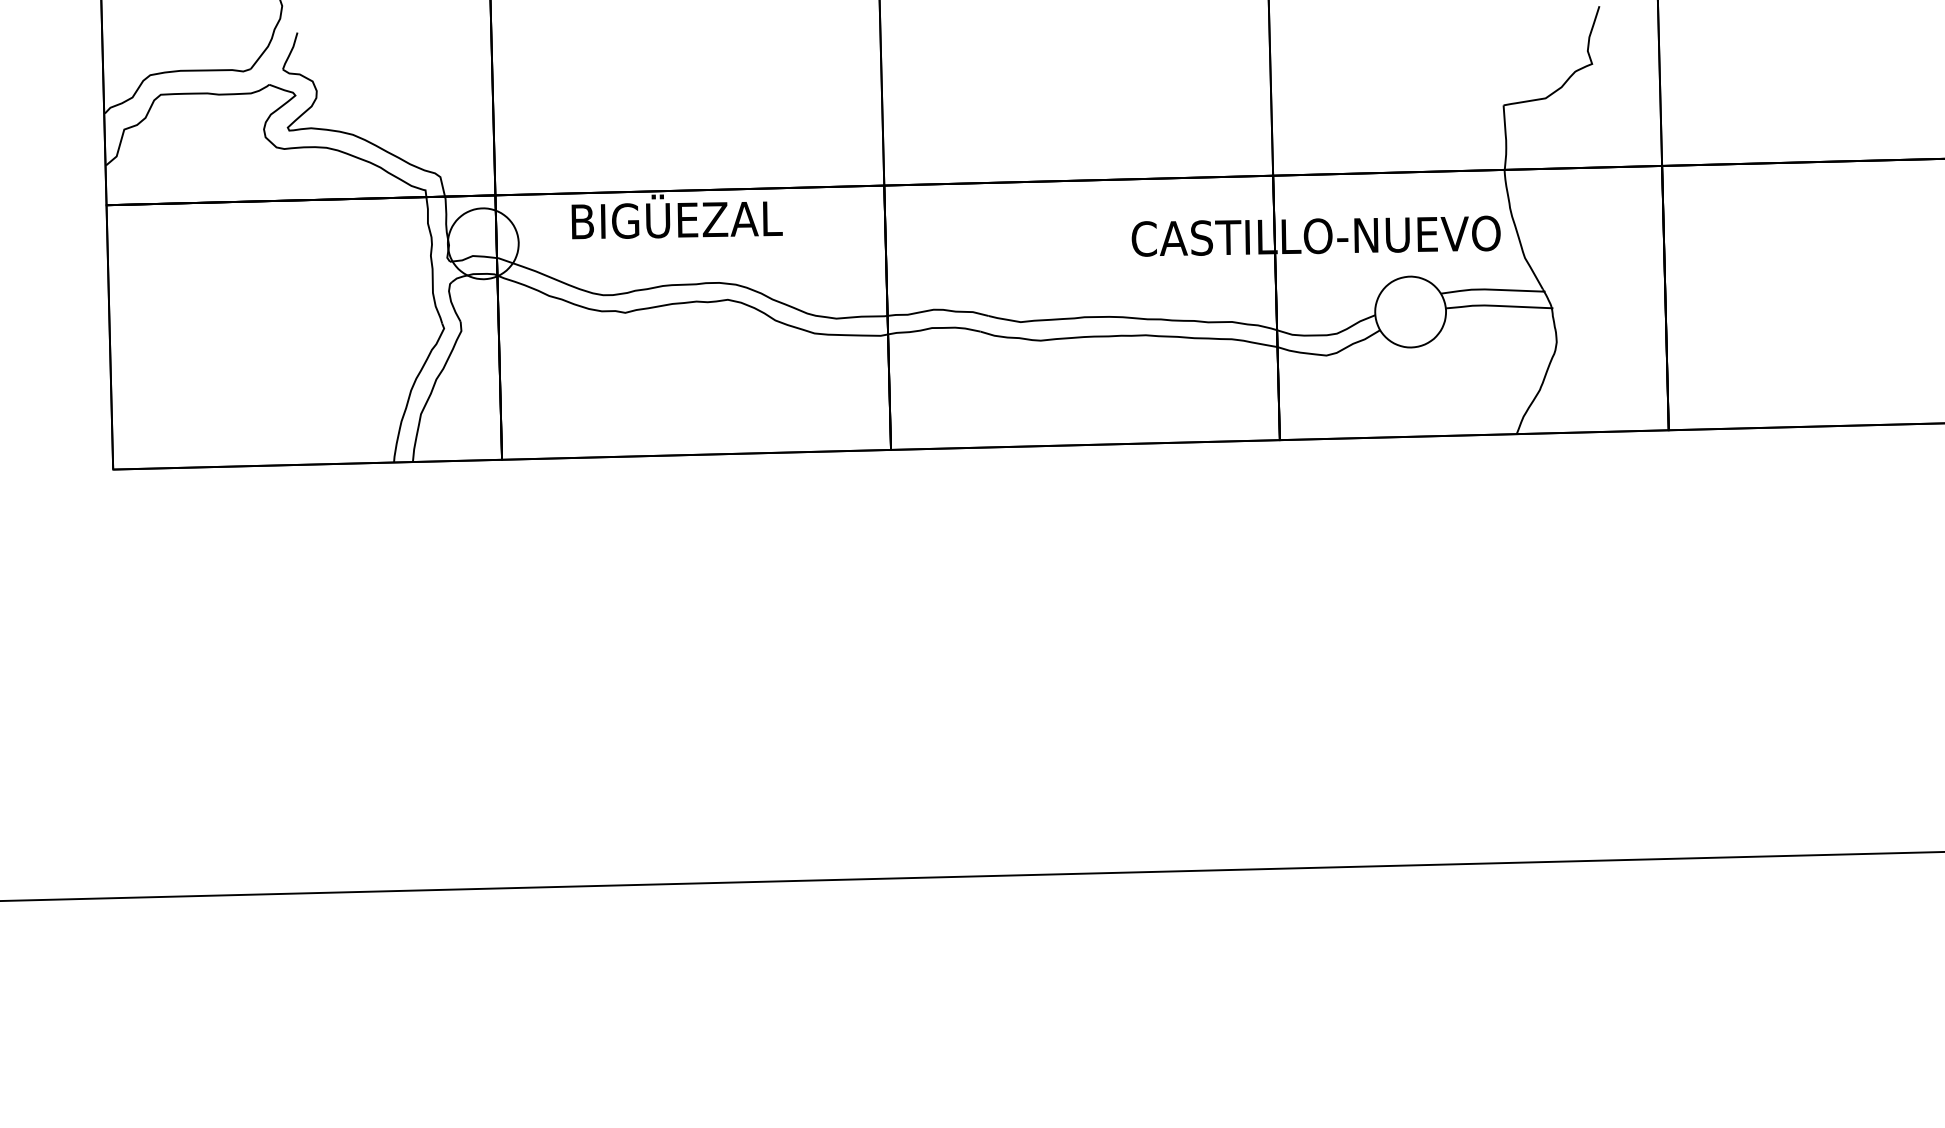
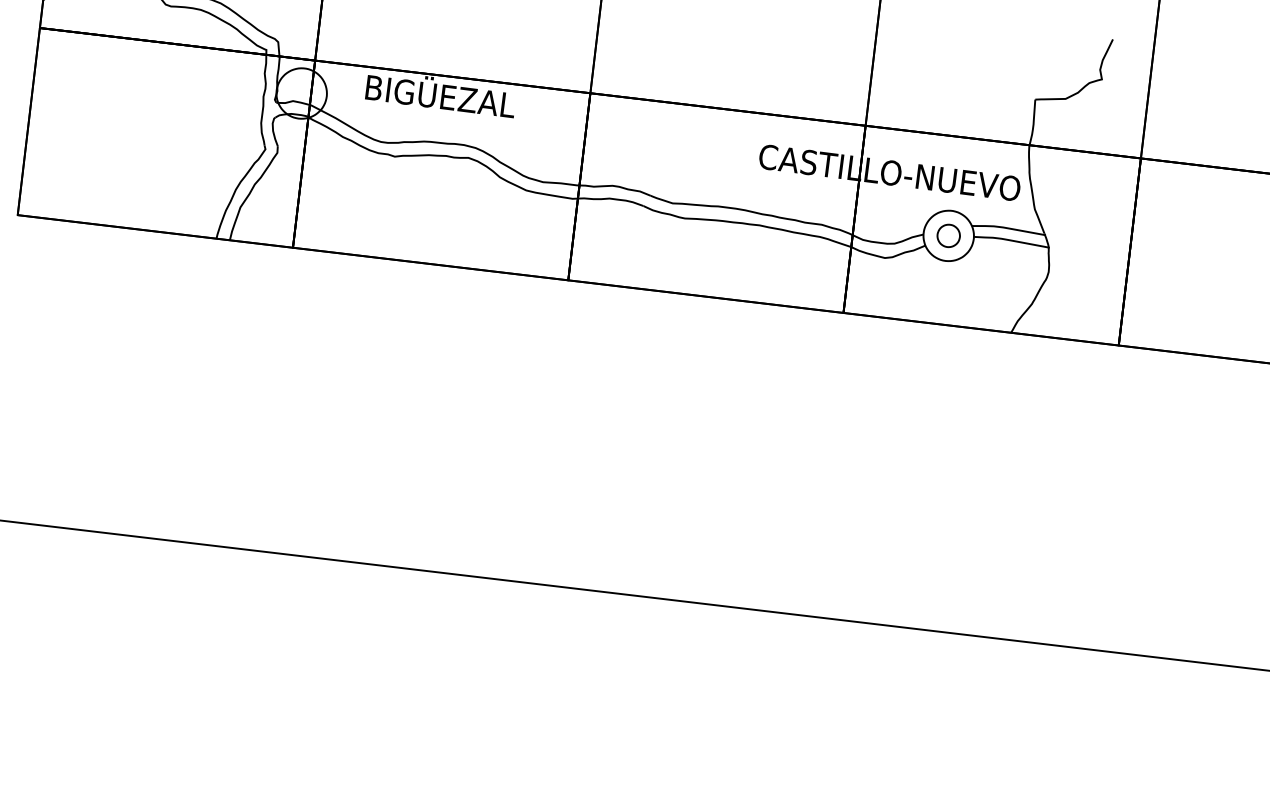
part: (1410, 311) -> (948, 235), added

